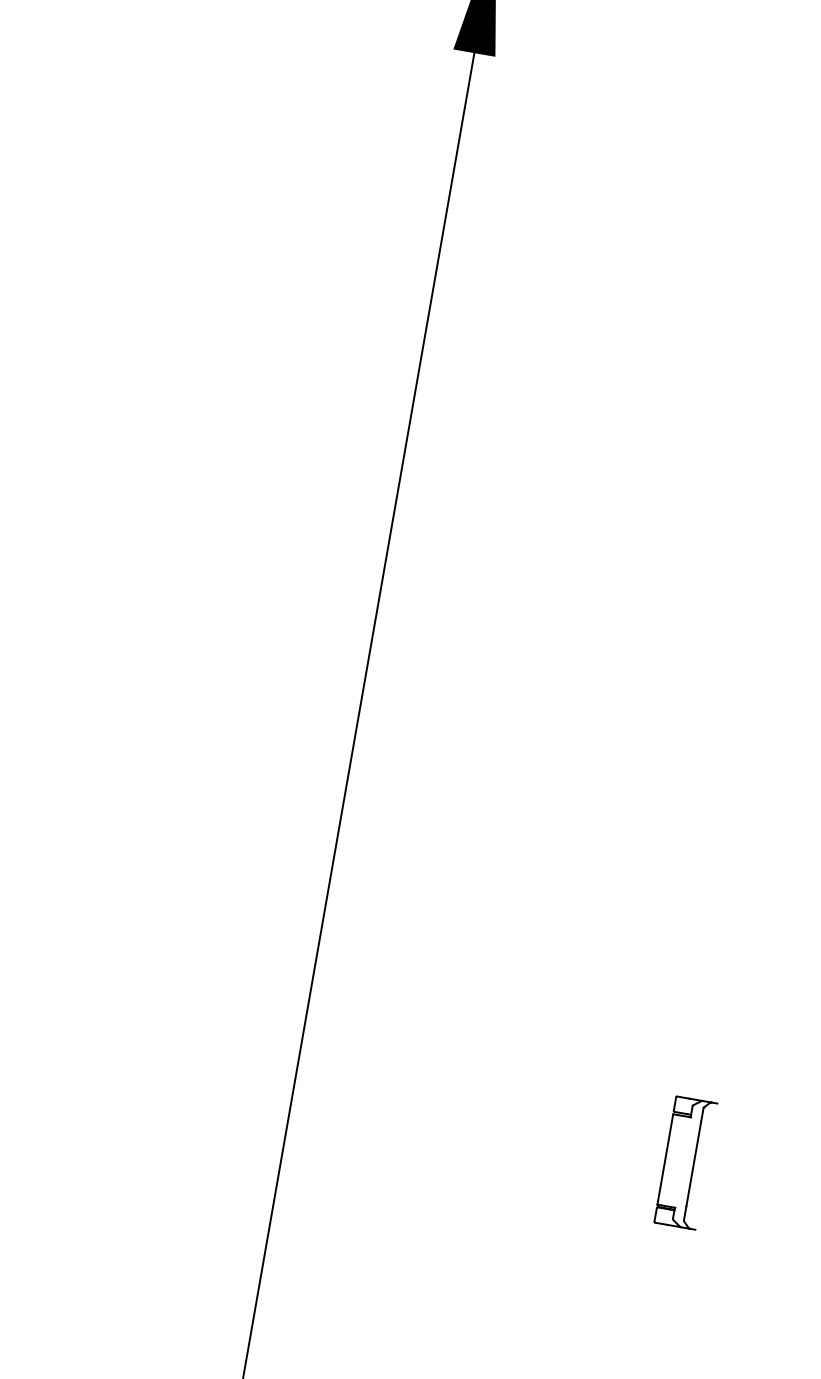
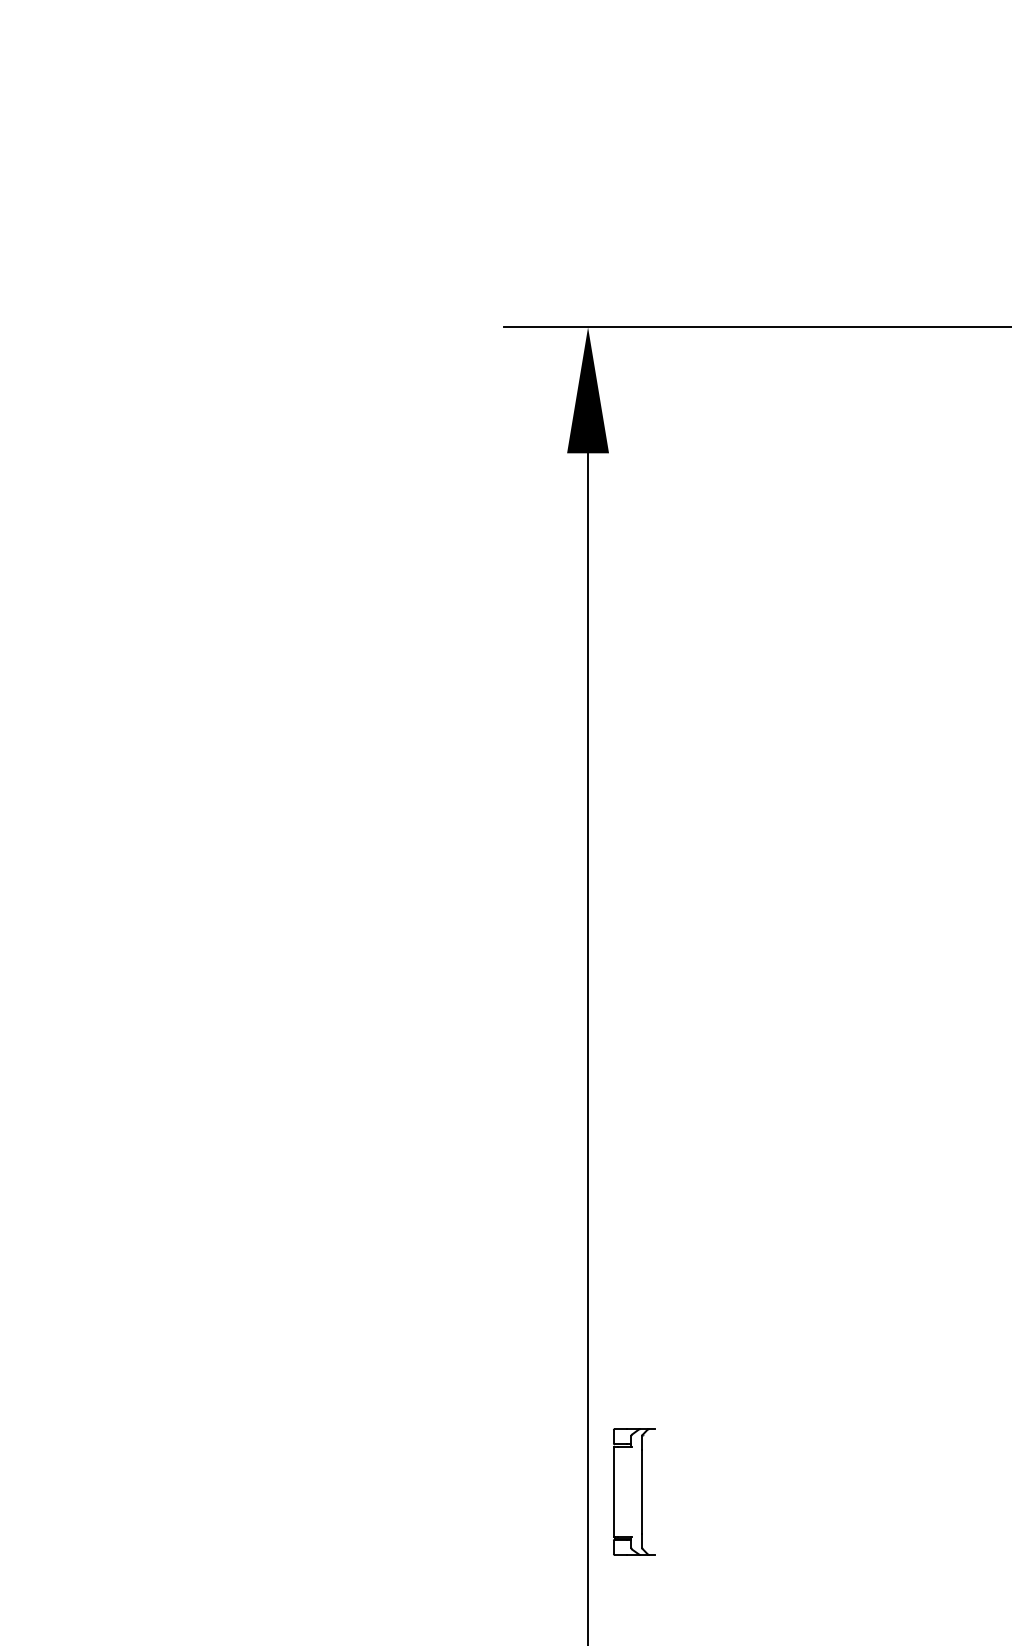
part: (686, 1162) -> (634, 1491), moved

